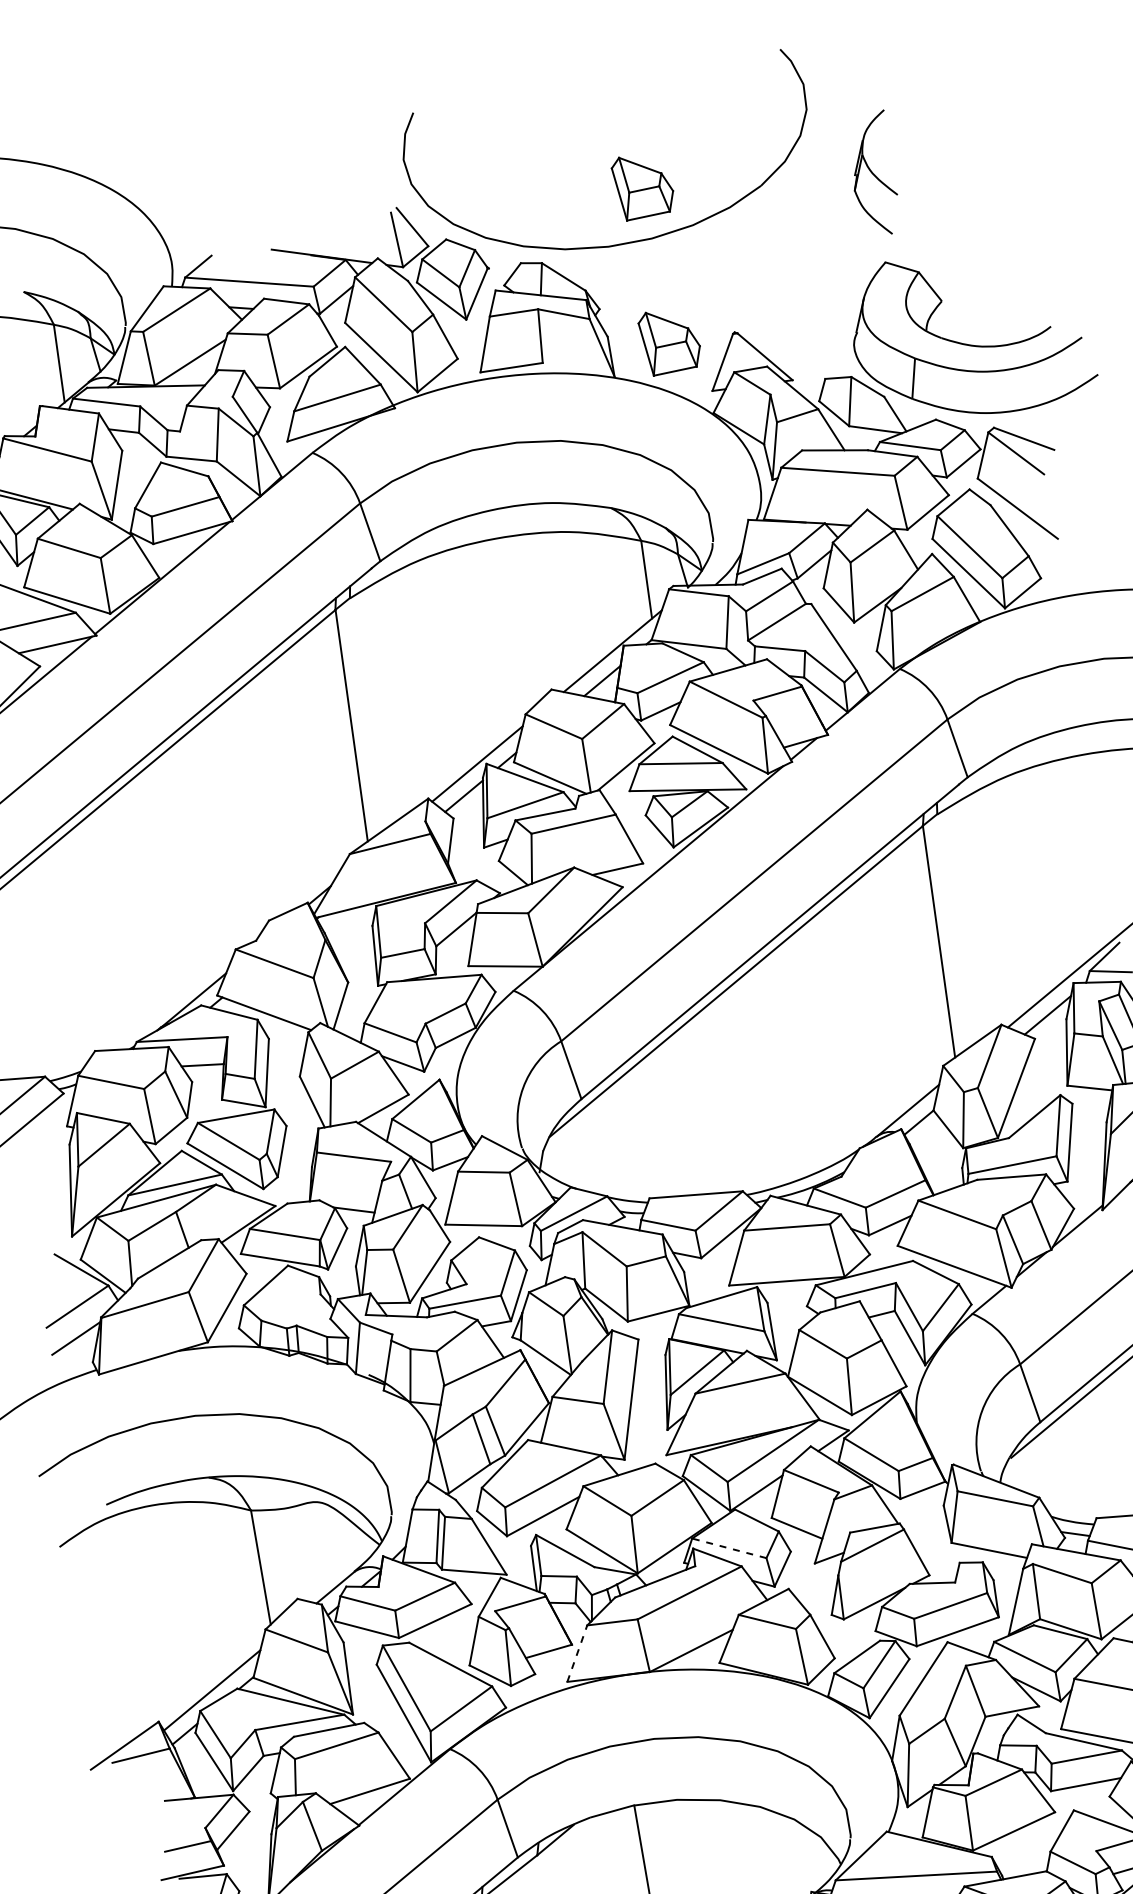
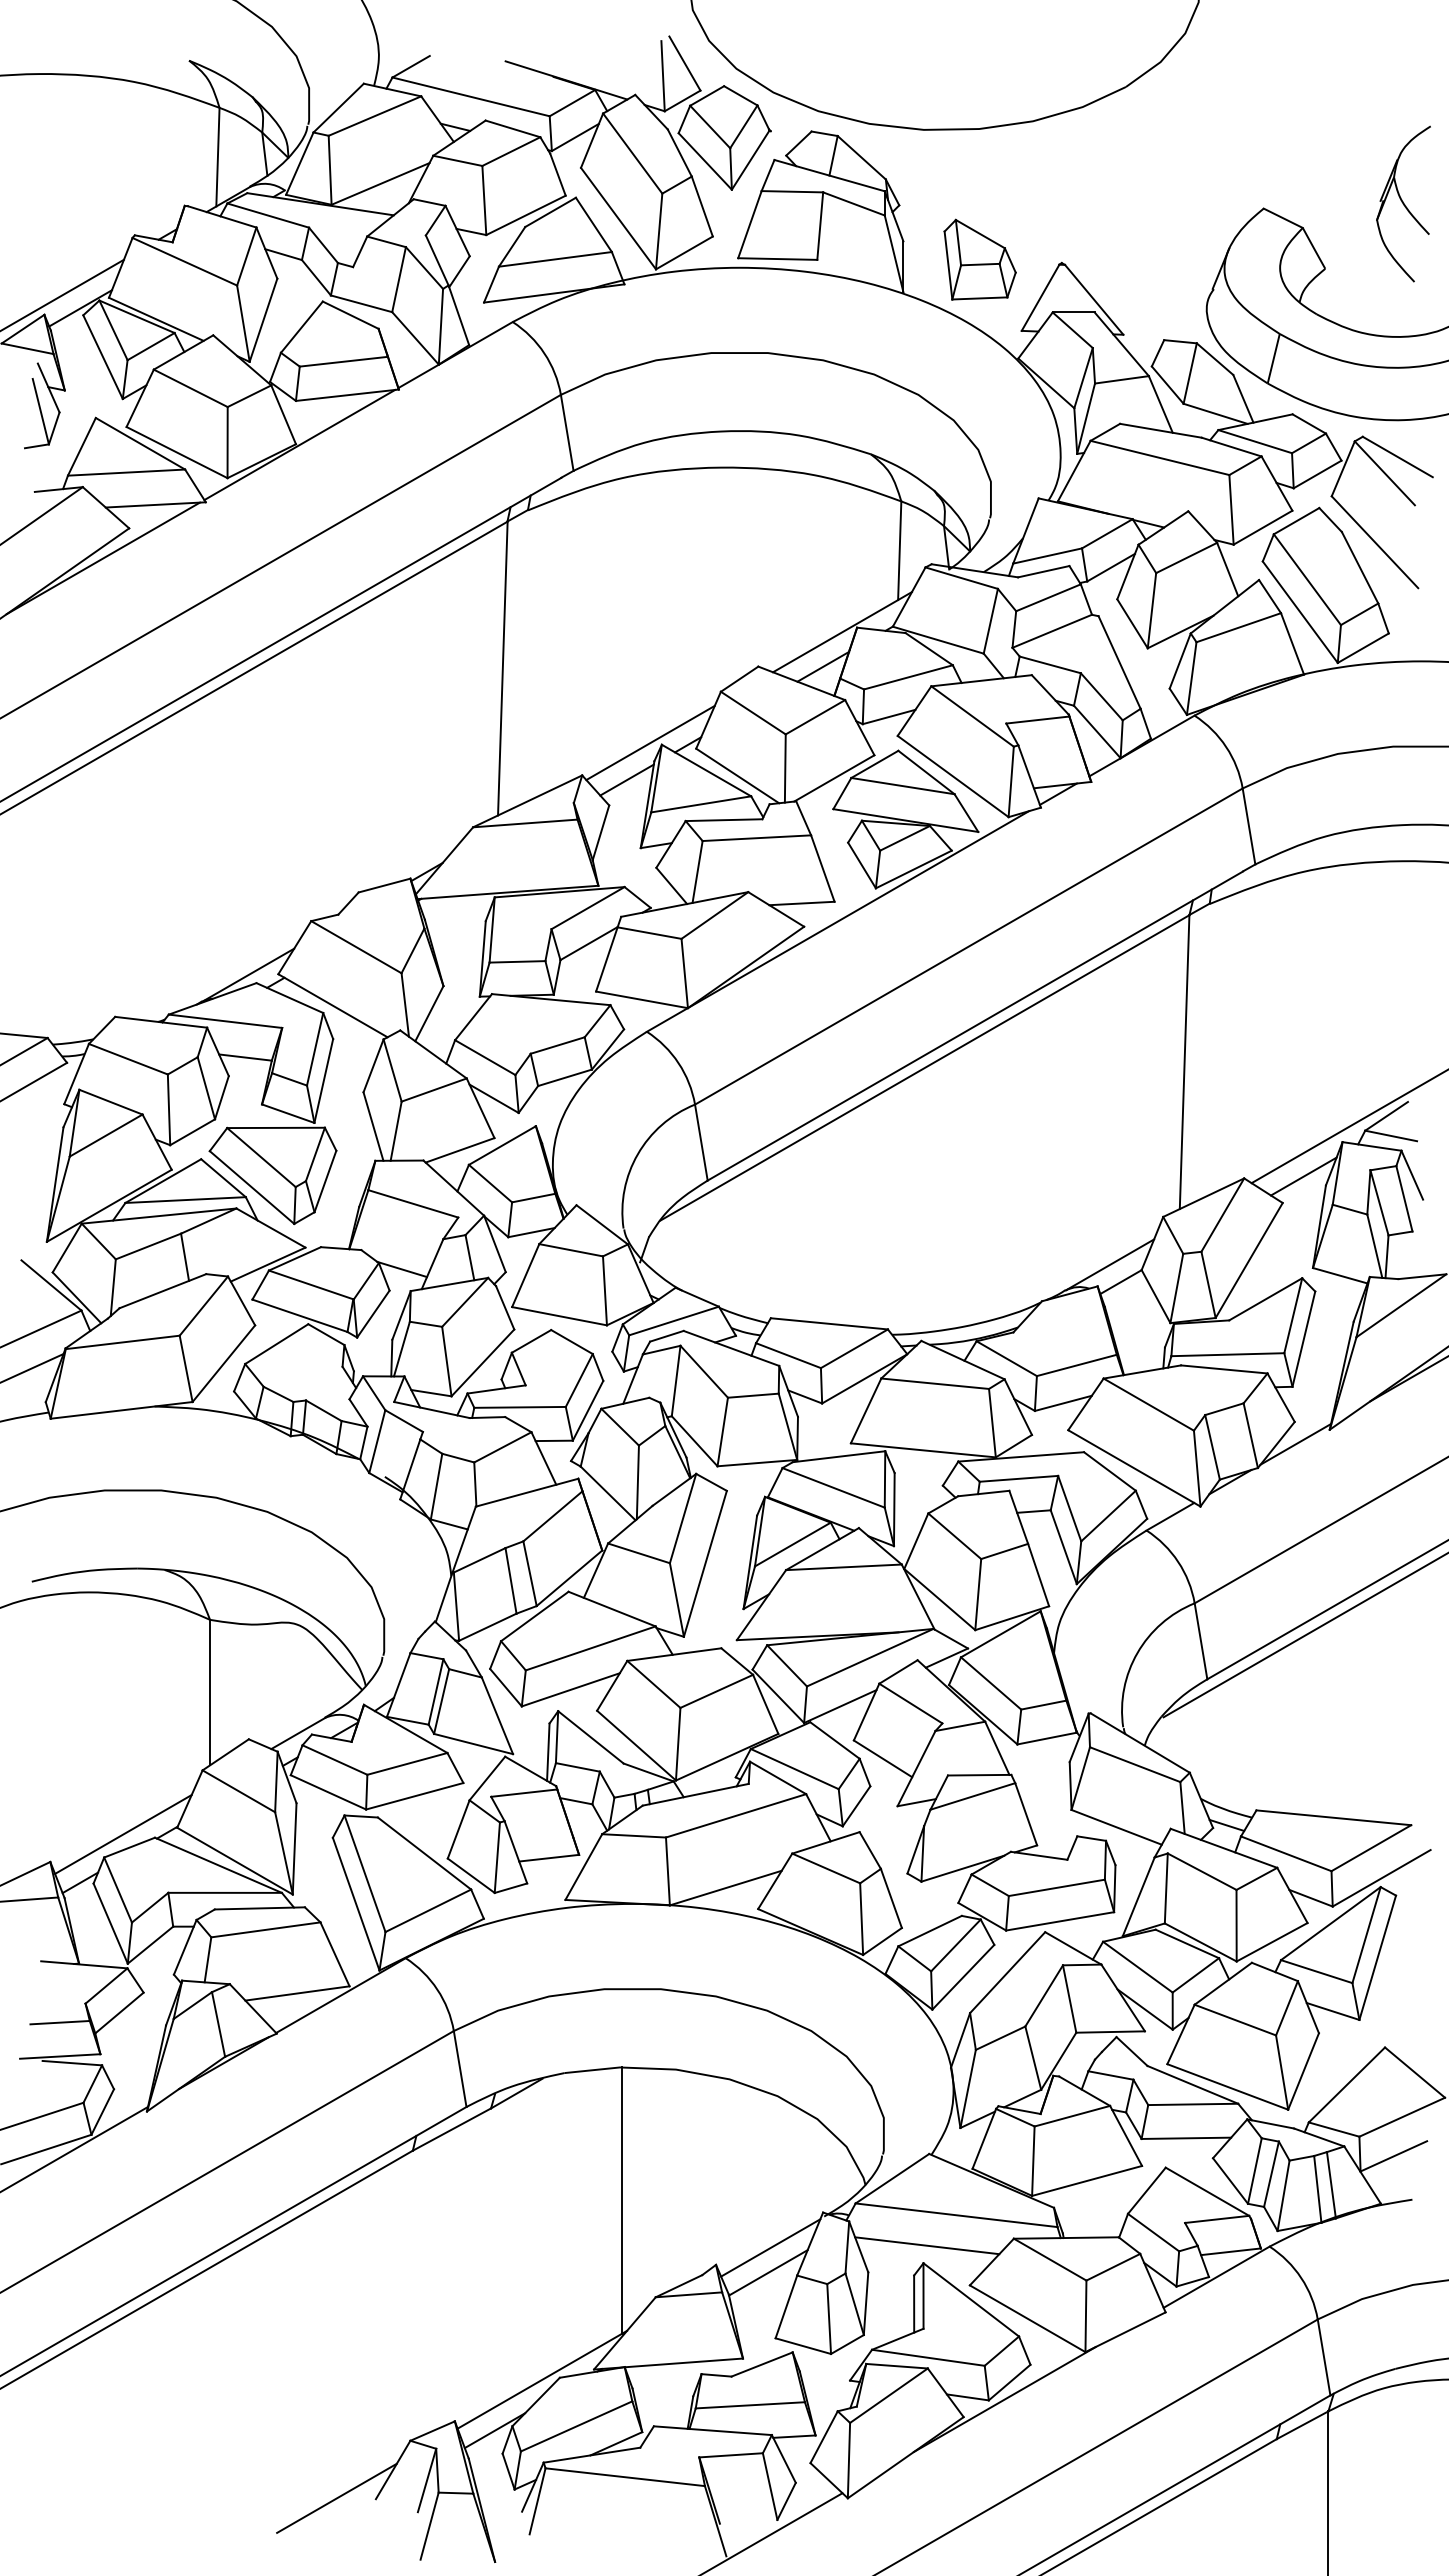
part: (873, 174) -> (1403, 203), moved
part: (642, 185) -> (979, 61), removed
line: (729, 1547) -> (794, 1768), dashed -> solid
line: (577, 1654) -> (583, 1867), dashed -> solid

